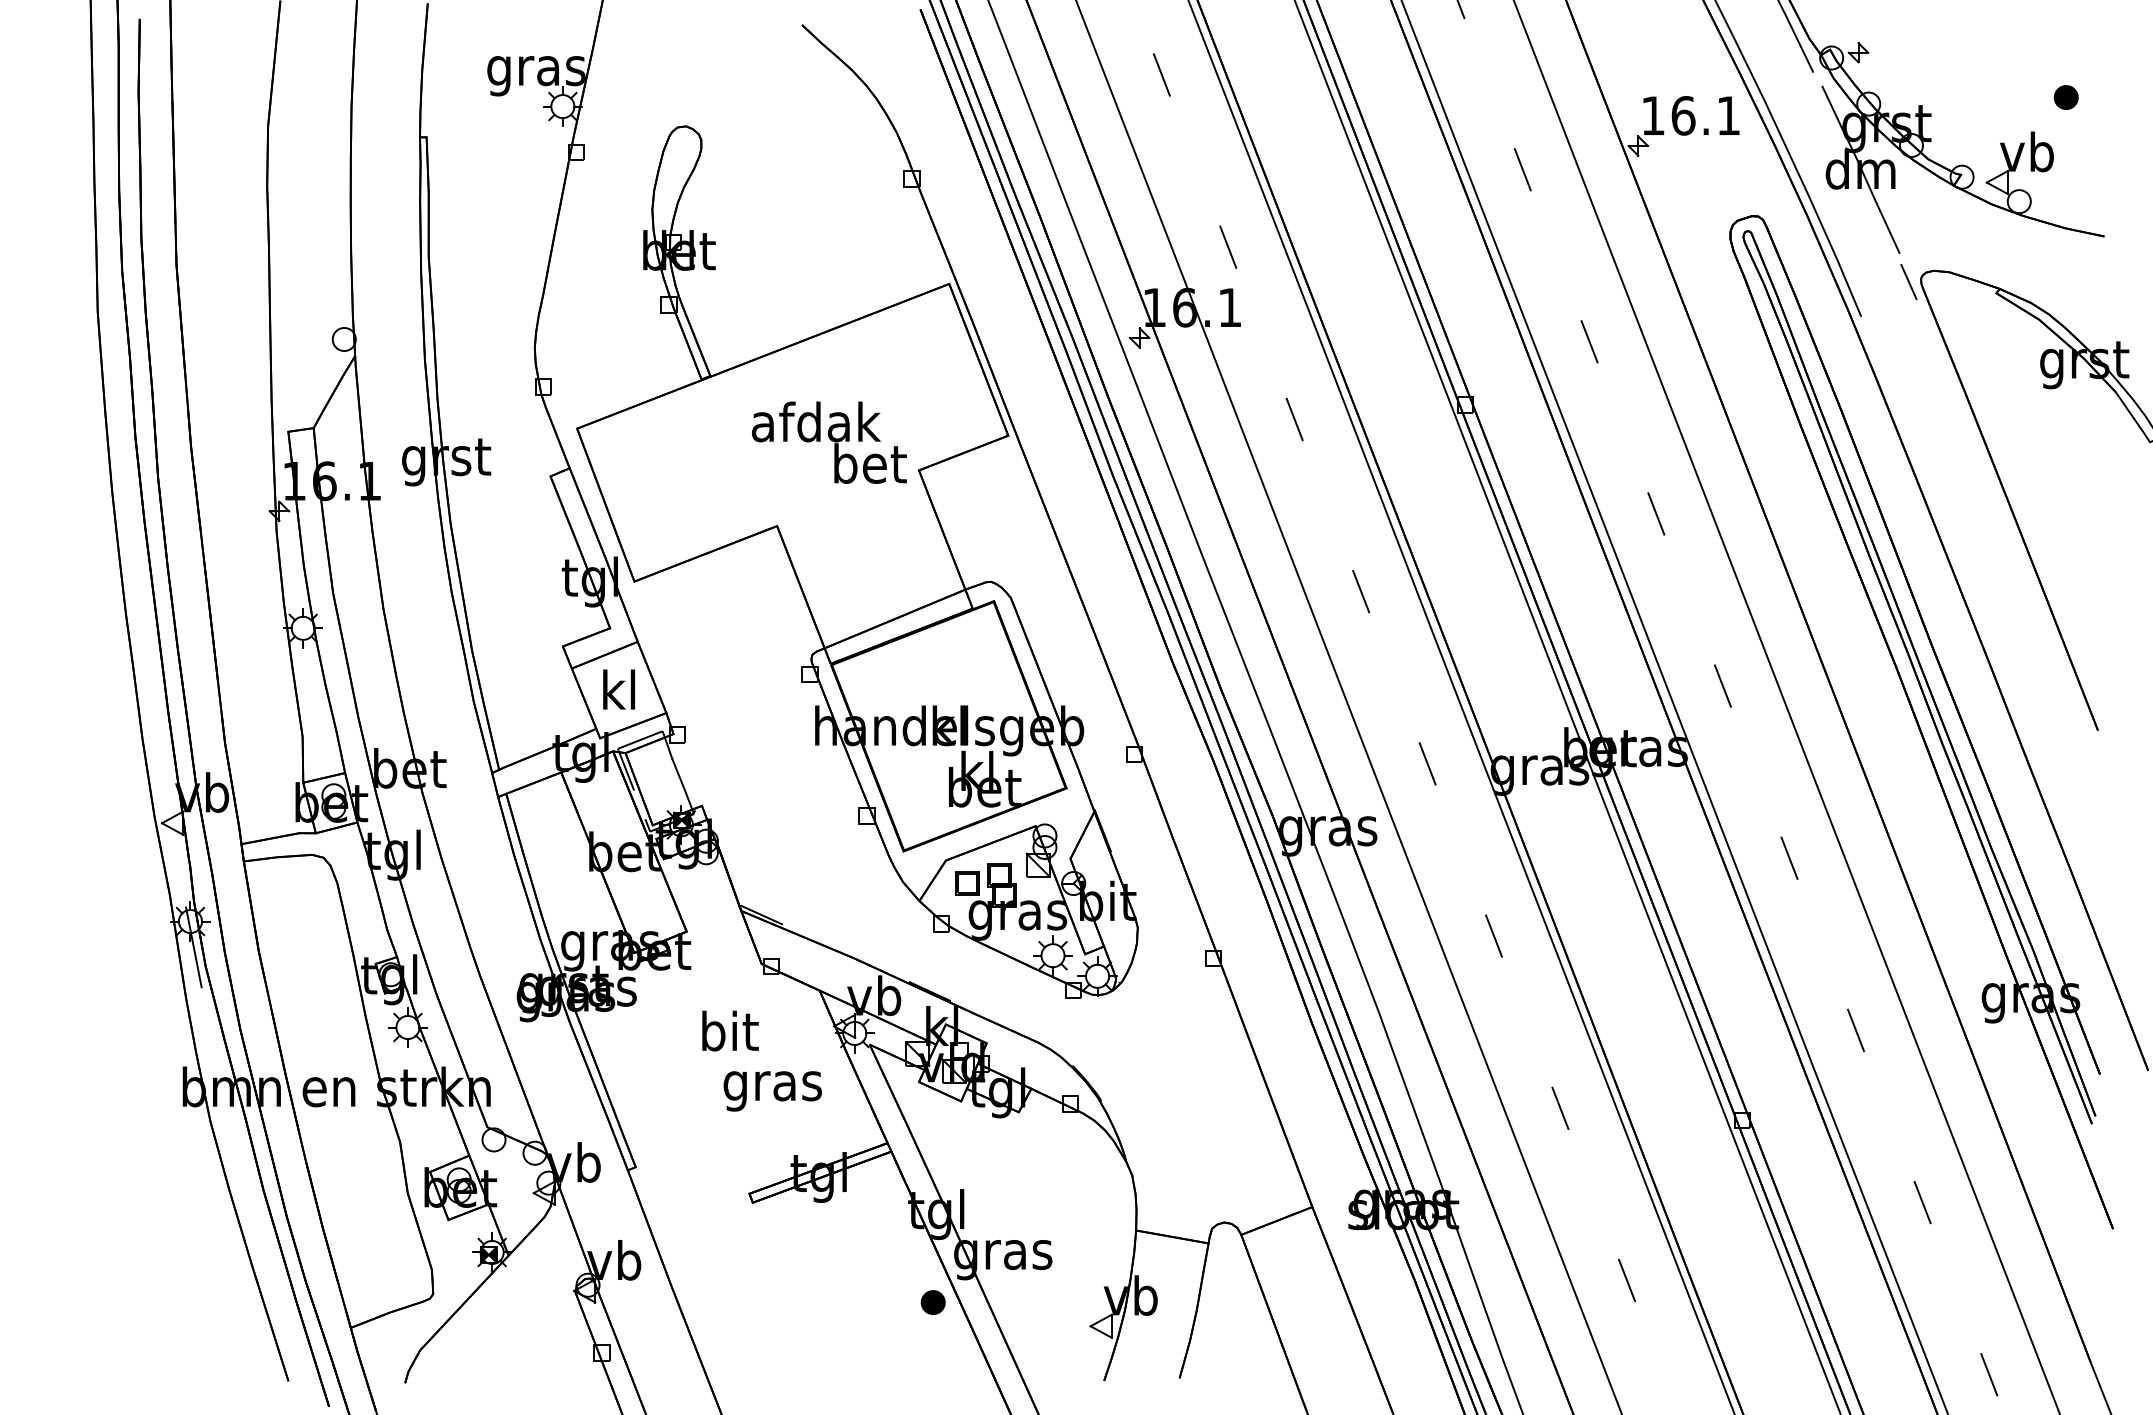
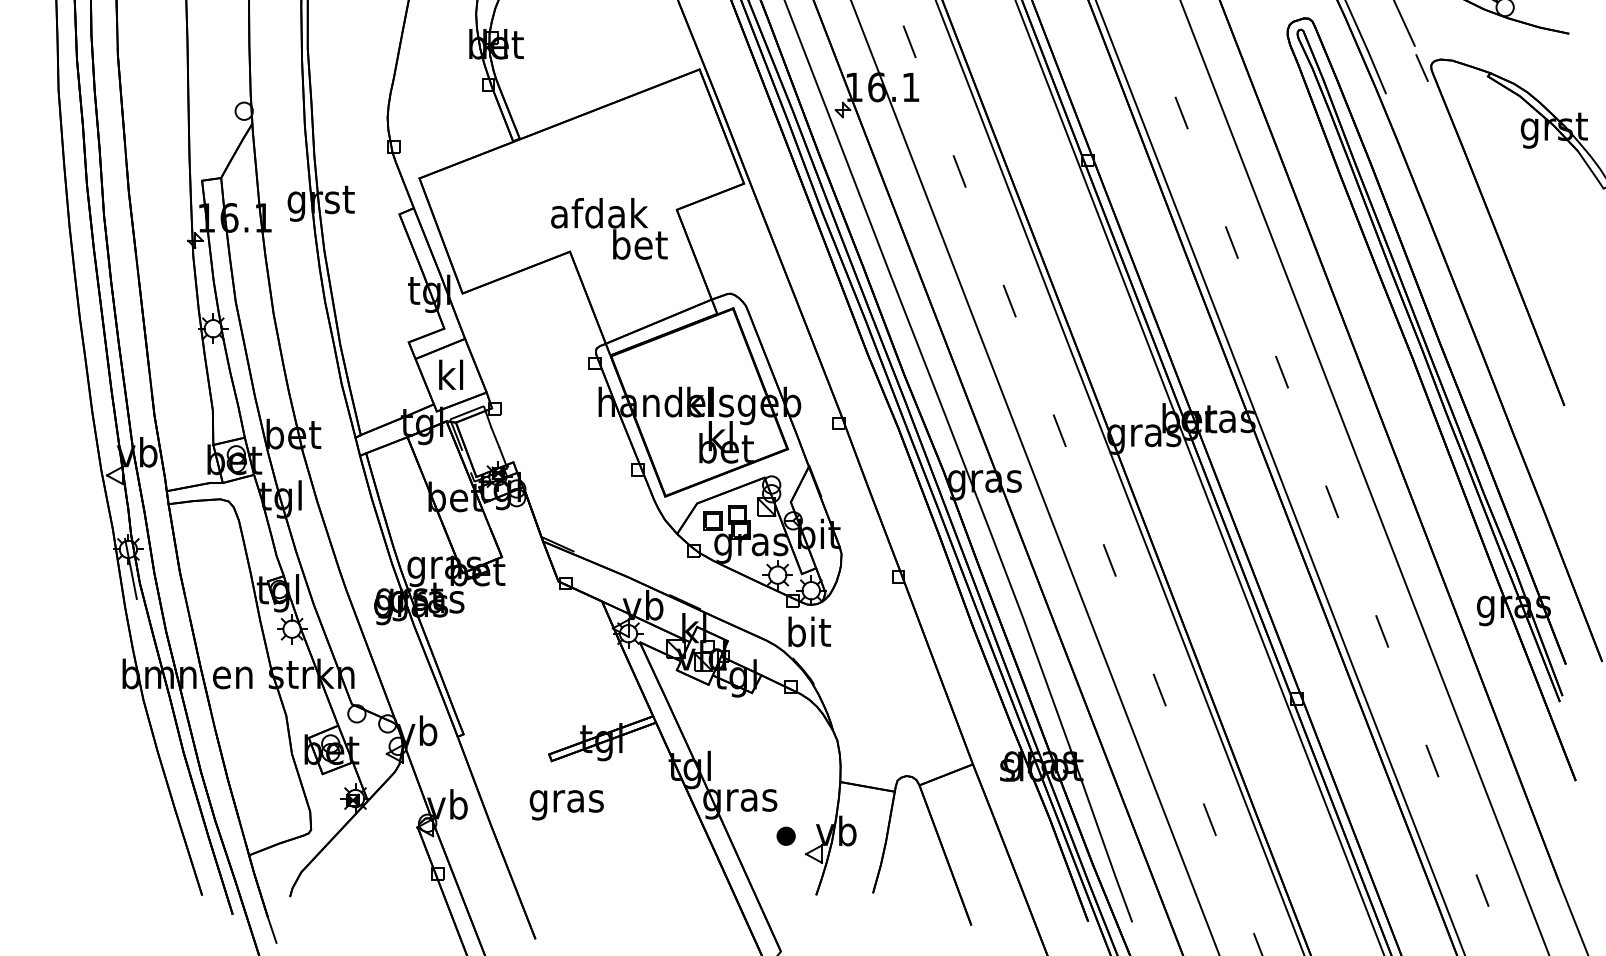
text: (829, 442) -> (609, 228), moved
text: (730, 1030) -> (809, 631), moved
text: (772, 1091) -> (566, 805), moved
part: (932, 1302) -> (785, 836), moved

